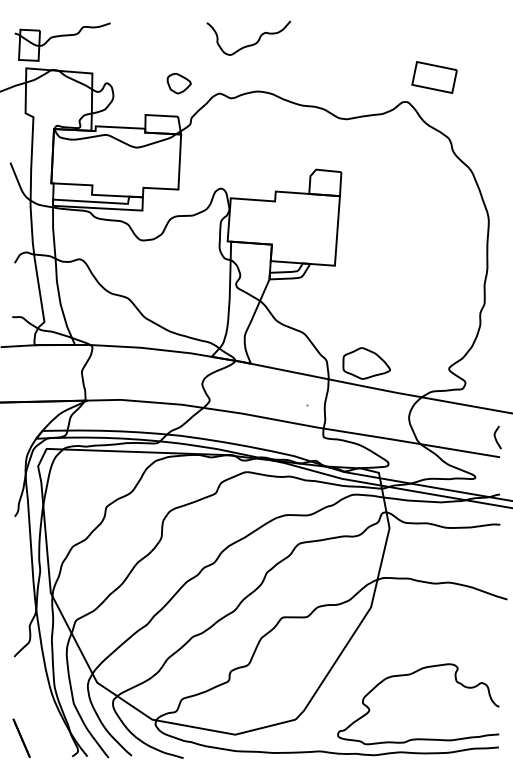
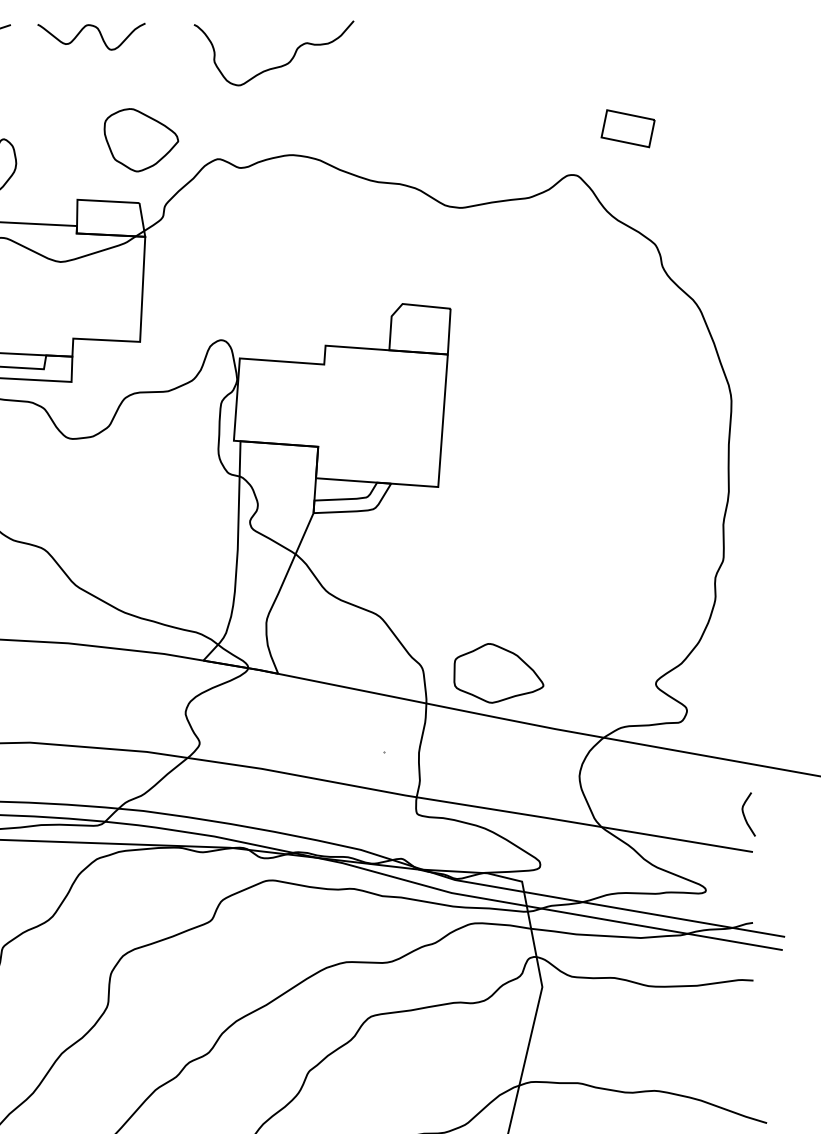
curve: (156, 27) -> (98, 33), added
part: (434, 77) -> (628, 128), size x0.62
part: (179, 83) -> (142, 139), size x1.67

